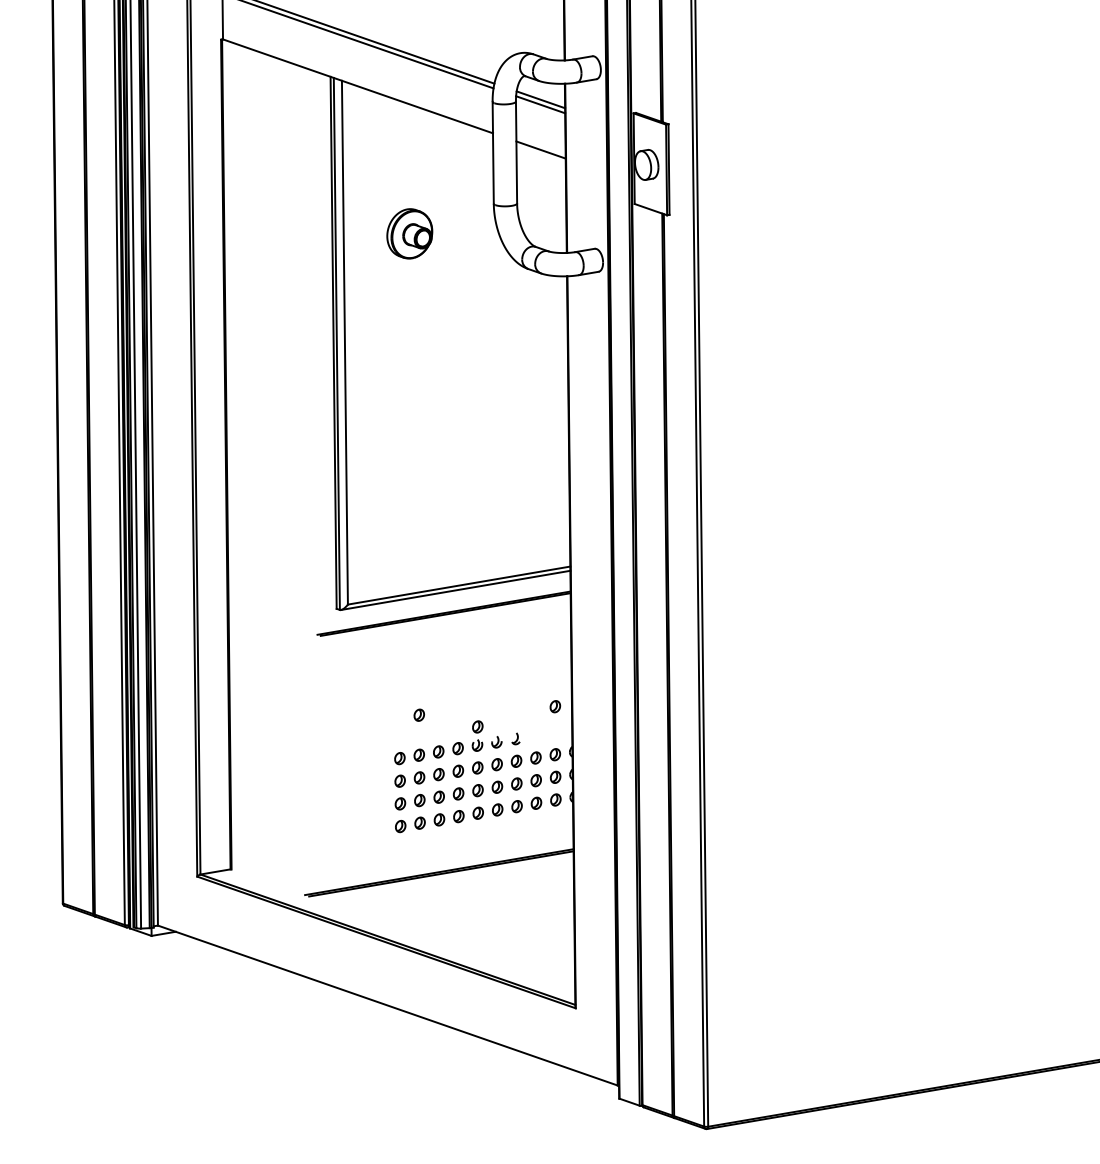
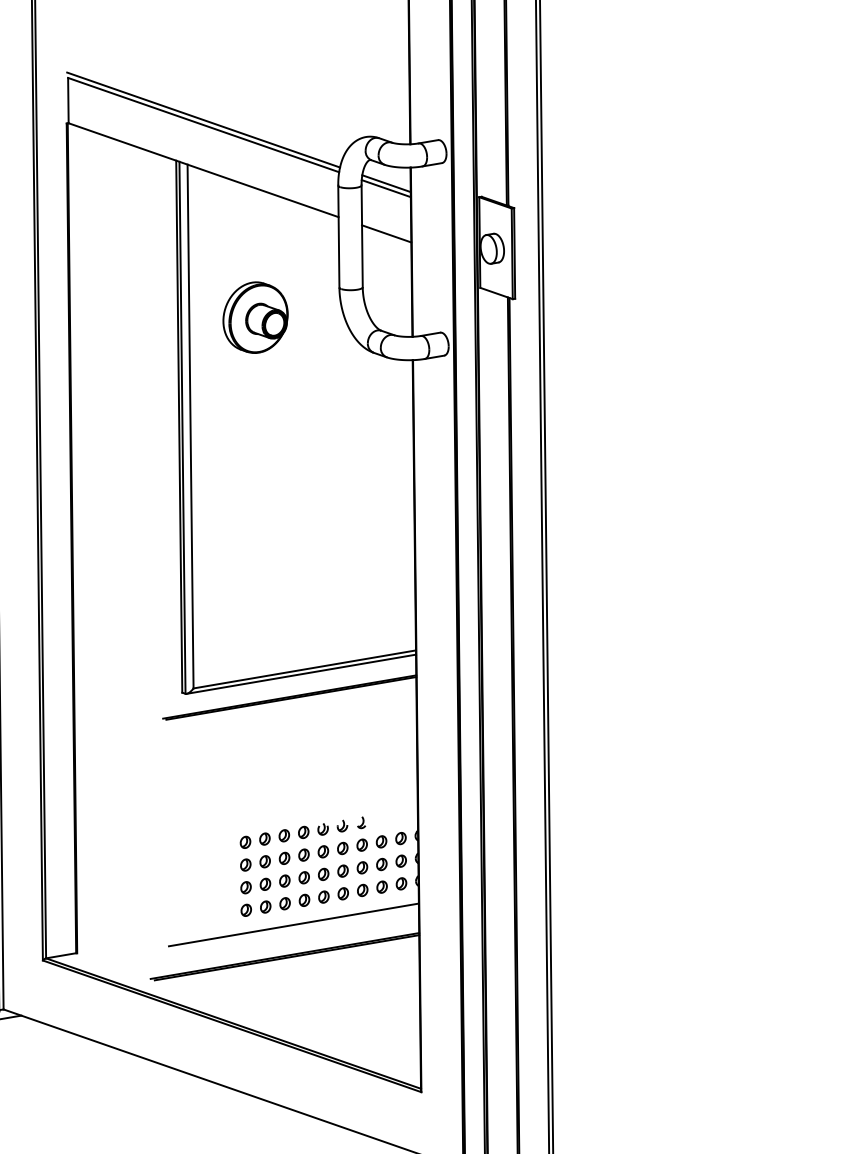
part: (409, 233) -> (255, 317), size x1.43
part: (555, 706) -> (401, 790), removed
part: (418, 714) -> (264, 798), removed
part: (477, 726) -> (323, 810), removed
line: (448, 840) -> (294, 924), added

